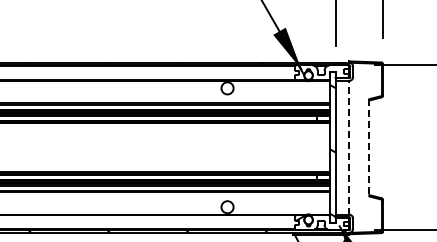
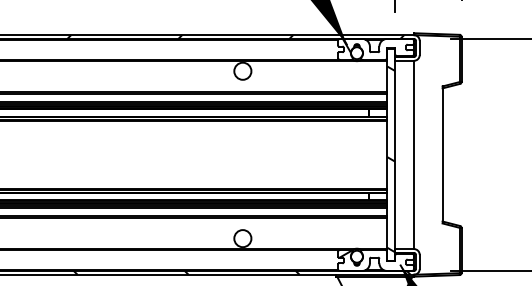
line: (349, 147) -> (414, 154), dashed -> solid
line: (369, 147) -> (442, 154), dashed -> solid

